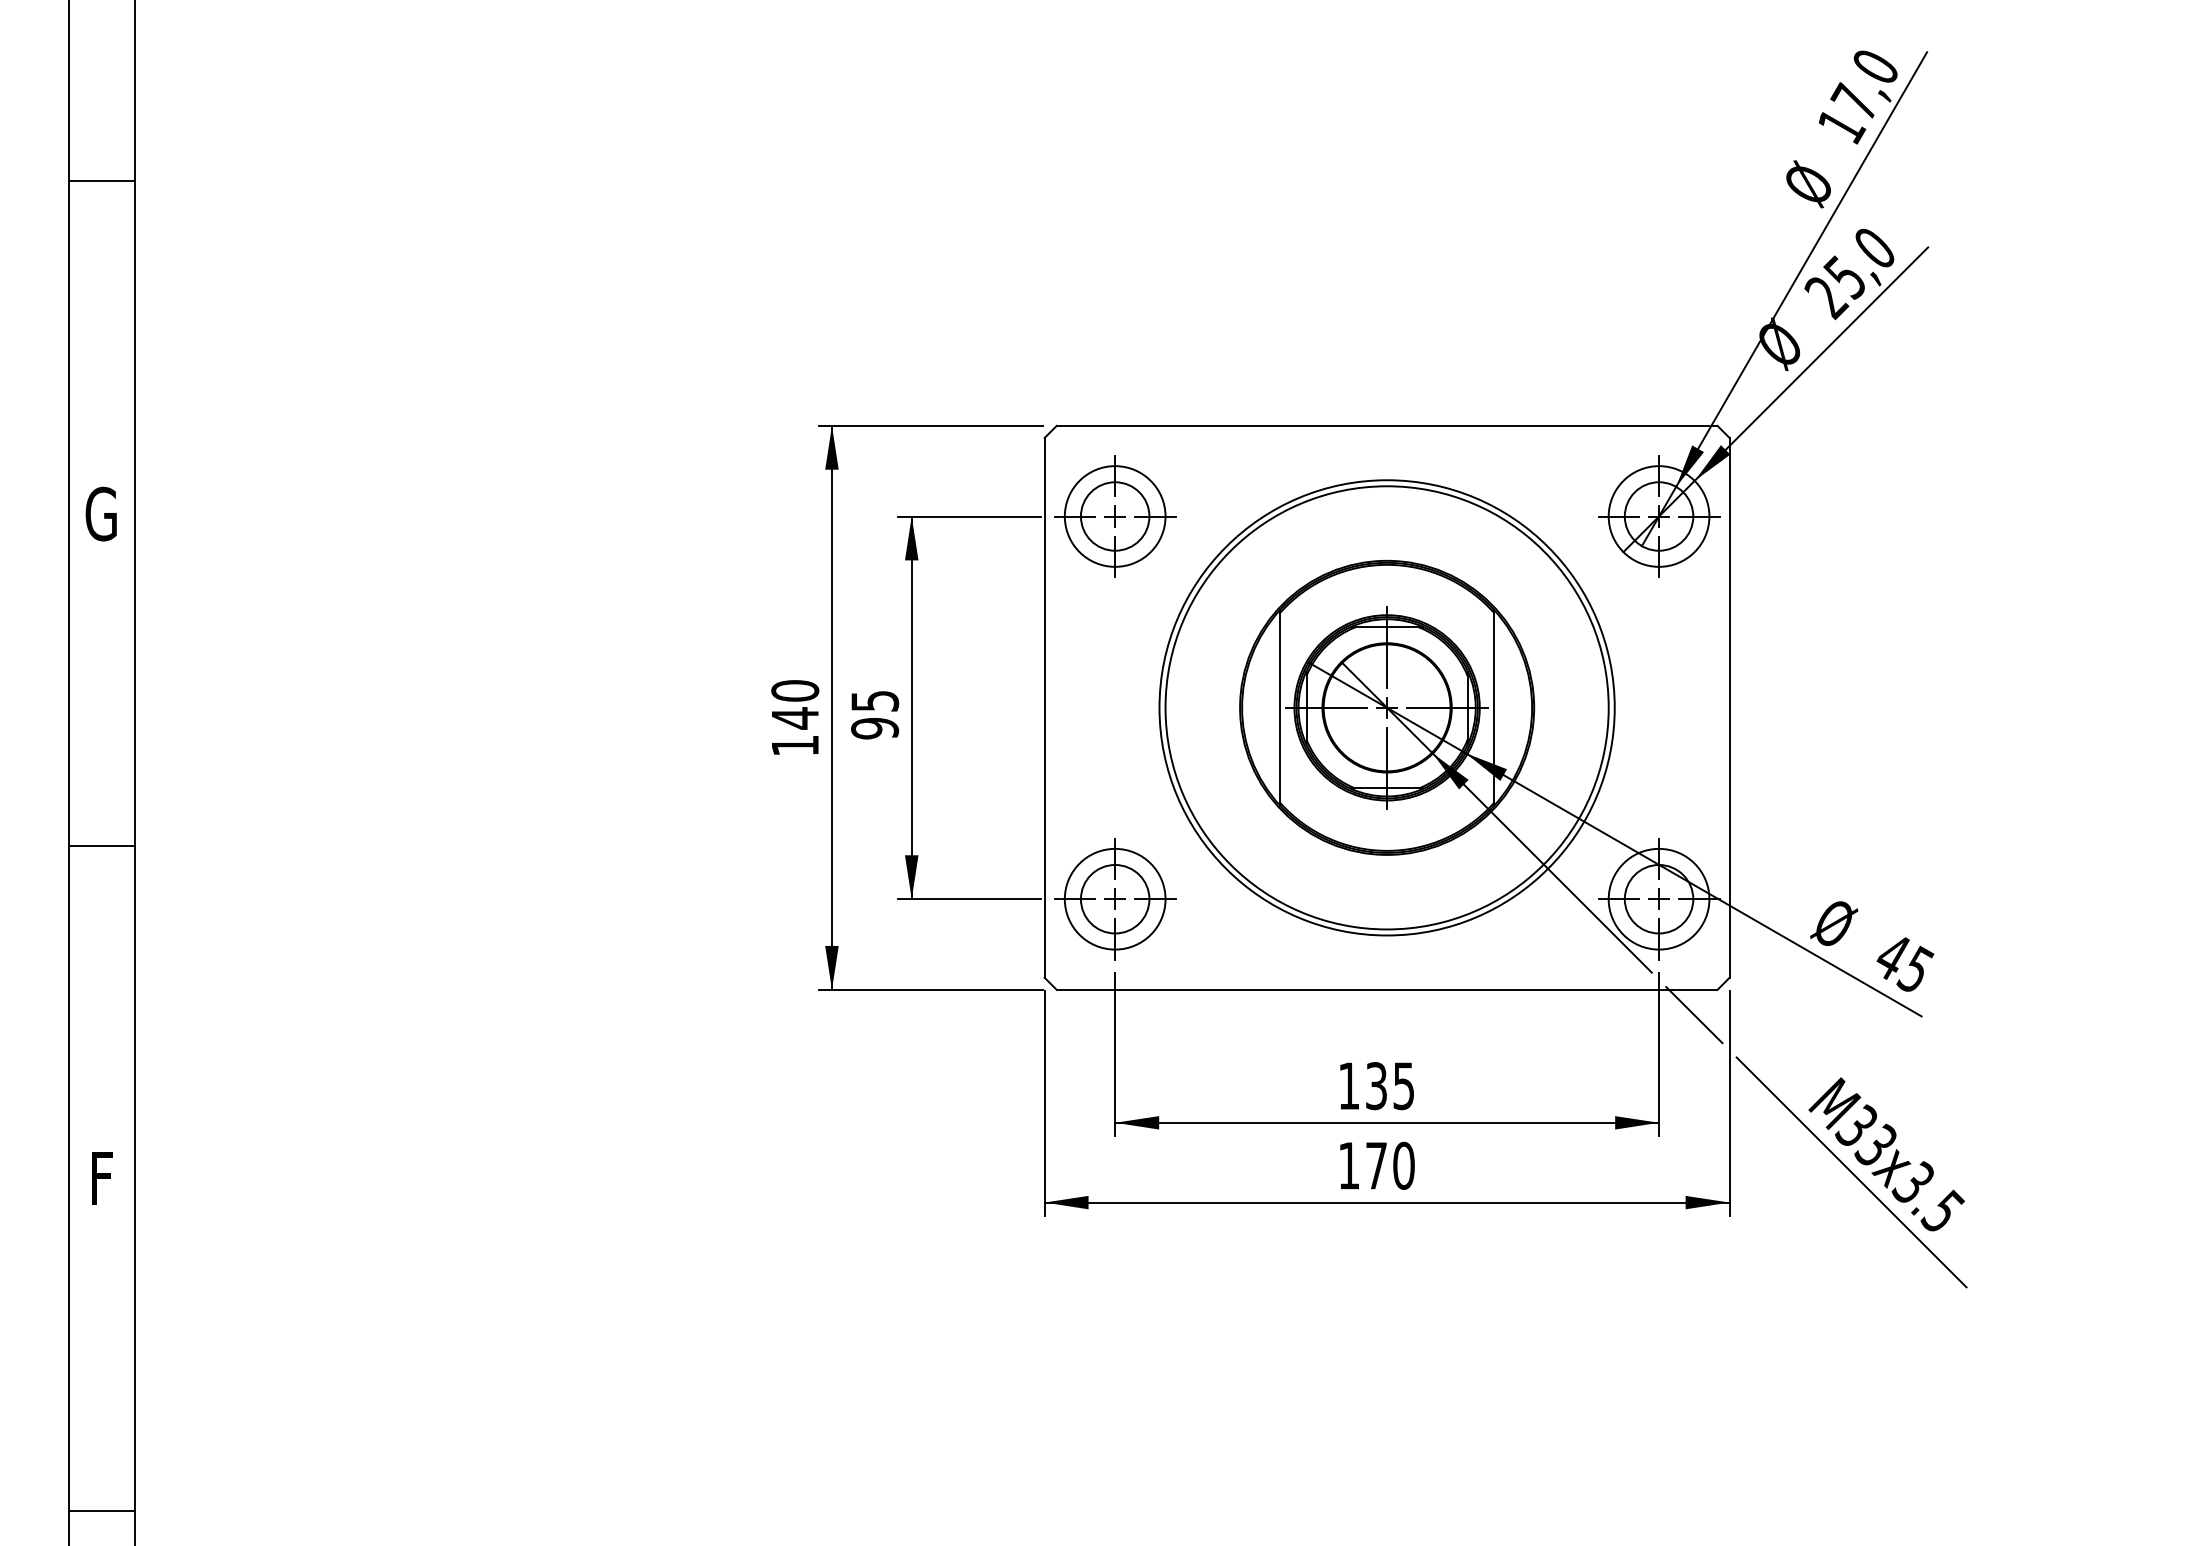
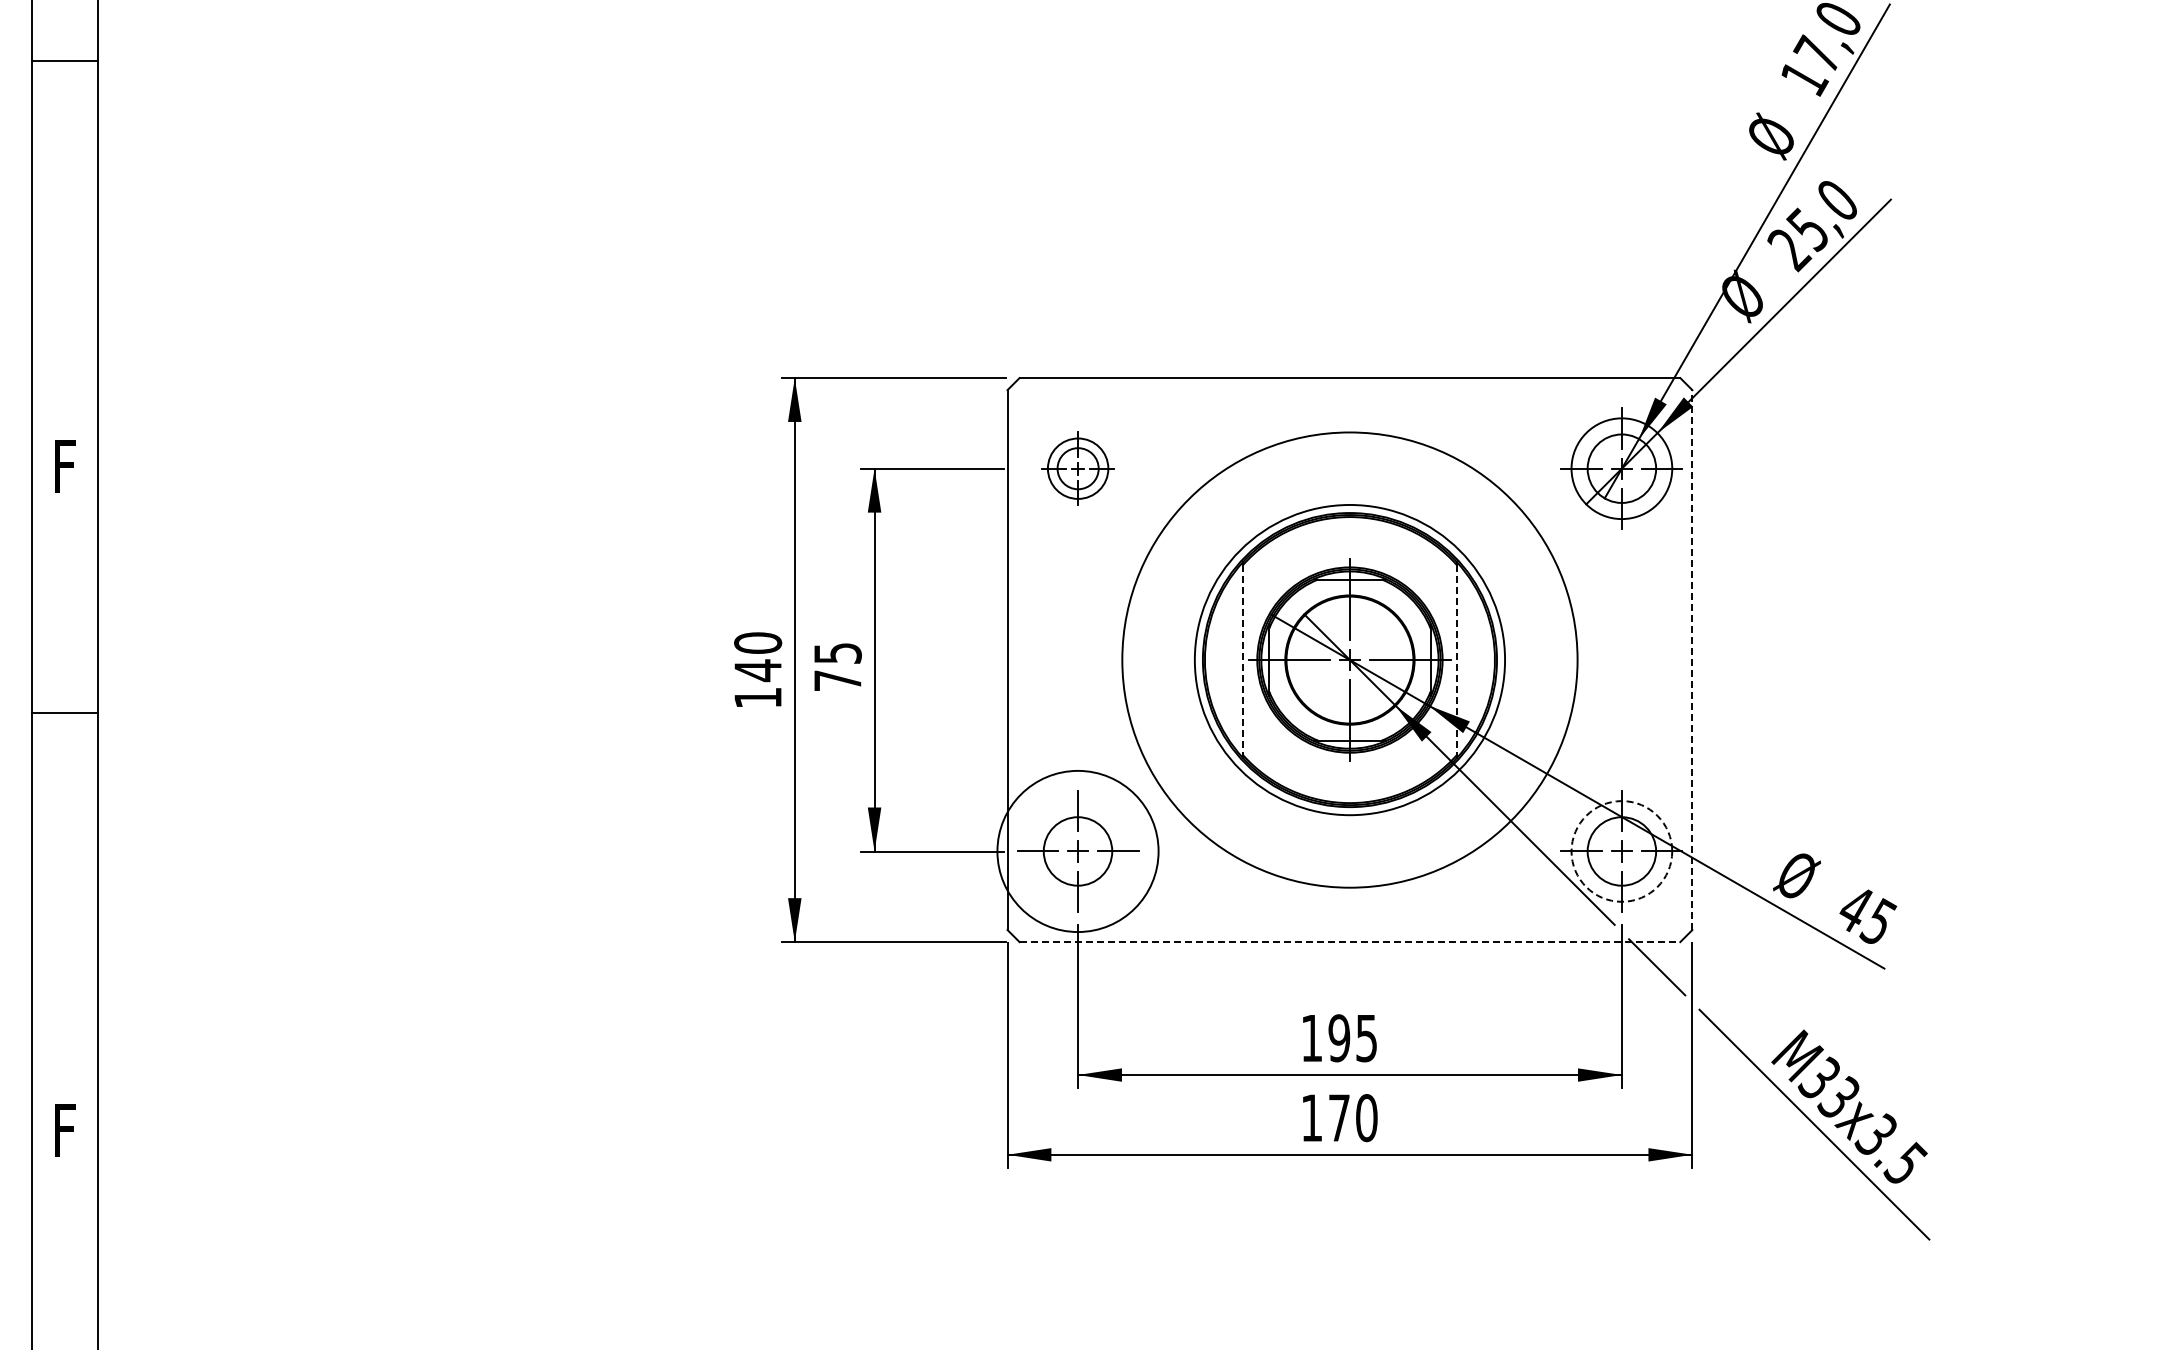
line: (101, 181) -> (64, 61), moved
text: (100, 513) -> (63, 465), G -> F
part: (1115, 516) -> (1078, 468), size x0.6
circle: (1386, 707) -> (1349, 659), size x0.7
line: (1729, 707) -> (1692, 659), solid -> dashed
line: (1280, 708) -> (1243, 660), solid -> dashed
line: (1493, 708) -> (1456, 660), solid -> dashed
text: (875, 728) -> (838, 680), 95 -> 75
line: (101, 845) -> (64, 712), moved
circle: (1114, 898) -> (1077, 850), size x1.6
circle: (1658, 898) -> (1621, 850), solid -> dashed
line: (1387, 989) -> (1350, 941), solid -> dashed
text: (1376, 1086) -> (1339, 1038), 135 -> 195

